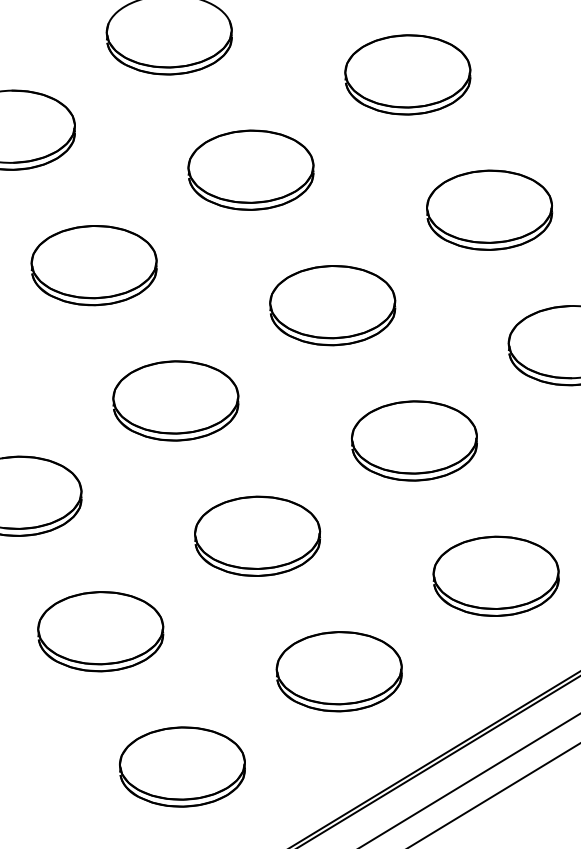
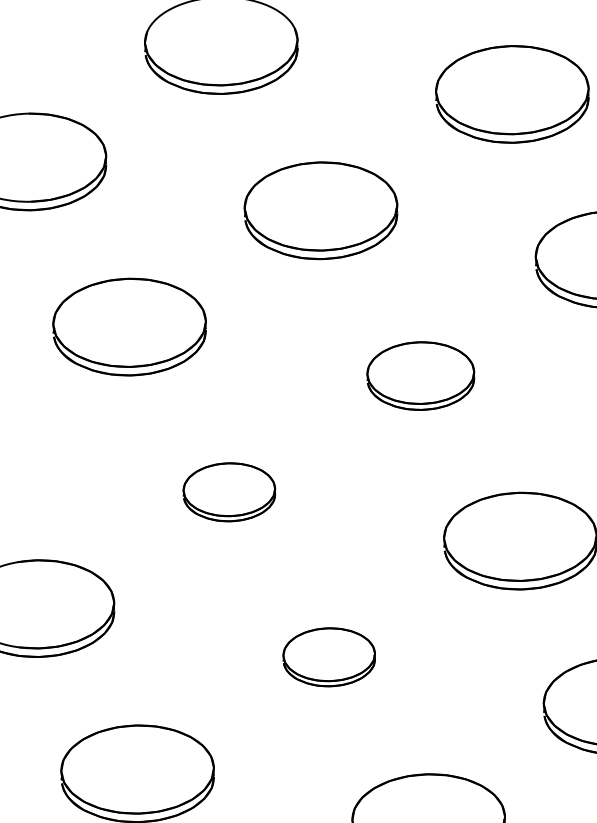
part: (332, 305) -> (420, 375), size x0.7
part: (175, 400) -> (228, 491), size x0.6
part: (257, 535) -> (328, 656), size x0.6

